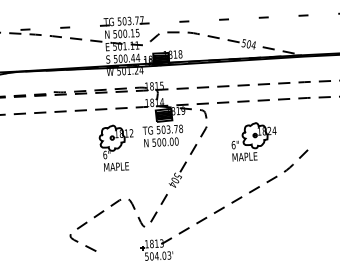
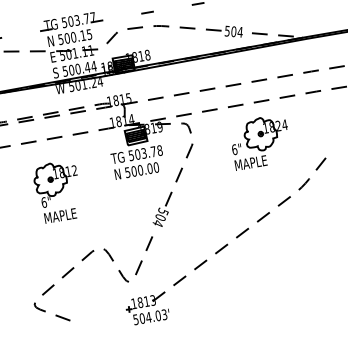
part: (253, 141) -> (259, 141), moved
part: (115, 147) -> (56, 191), moved

